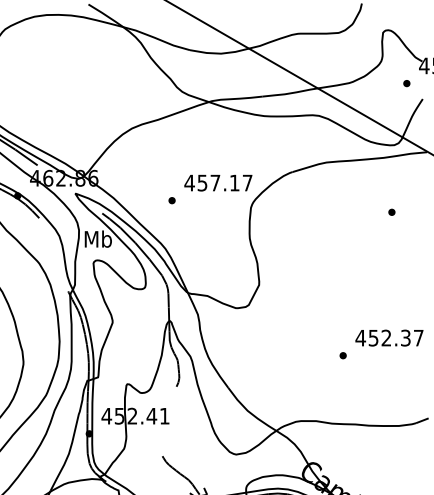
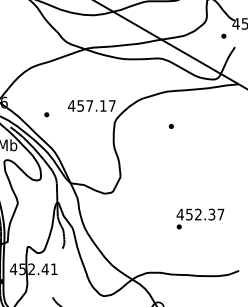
part: (171, 200) -> (46, 114), moved
part: (391, 211) -> (171, 125), moved
text: (389, 337) -> (200, 214), moved

